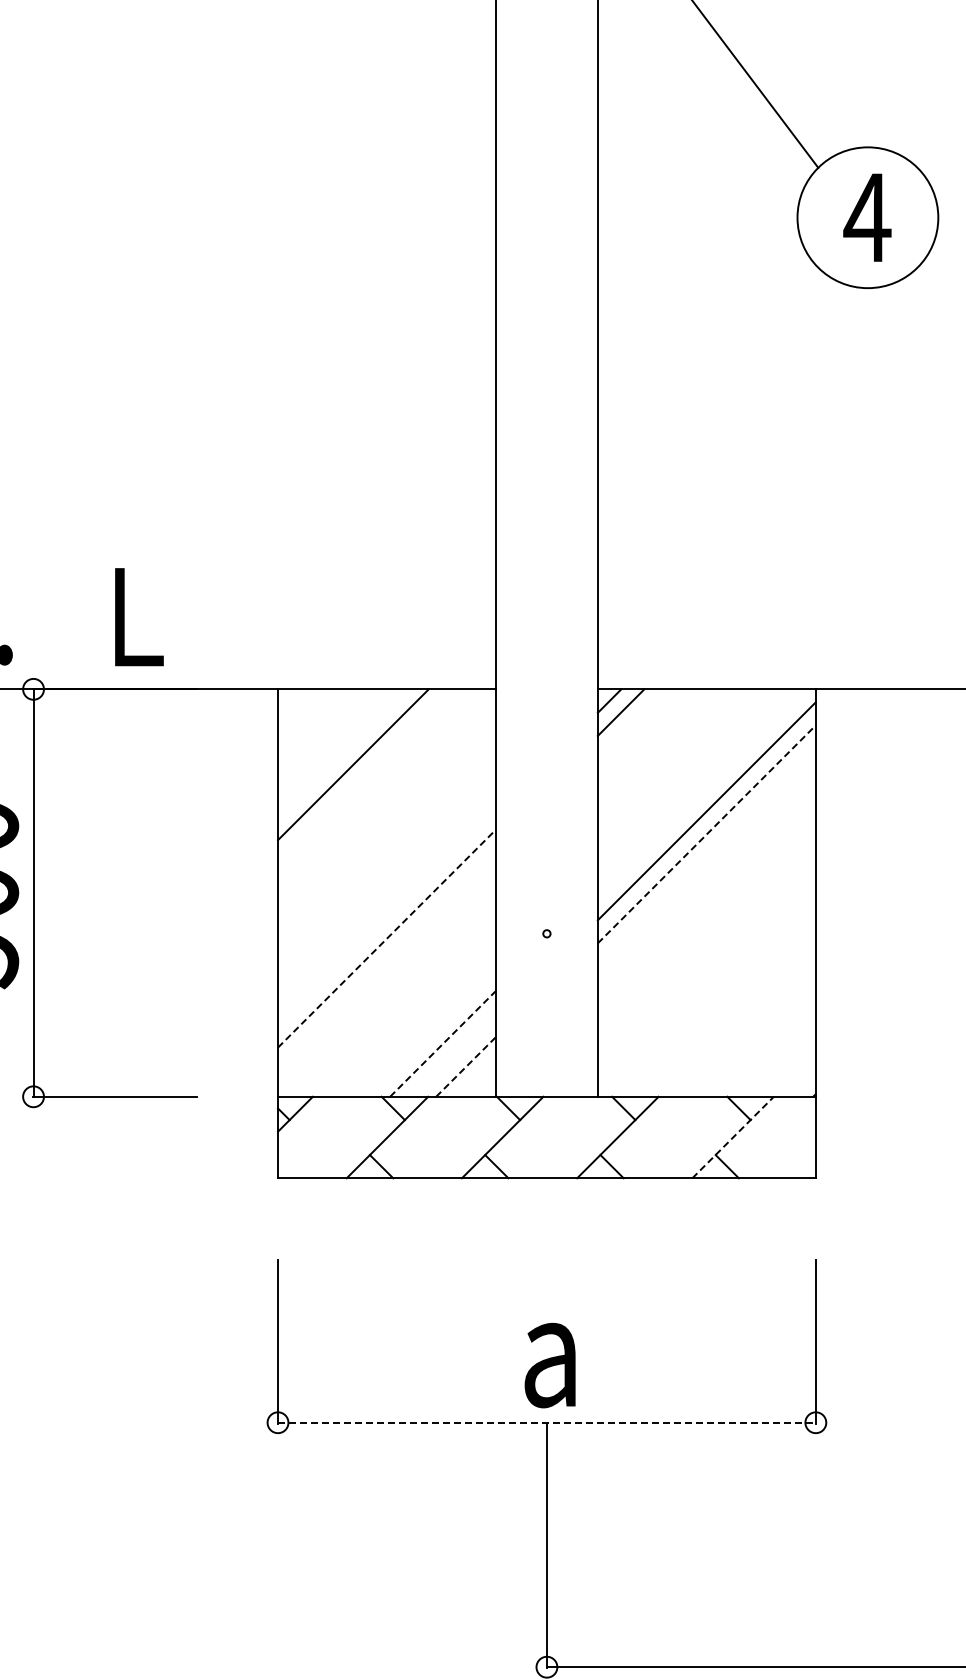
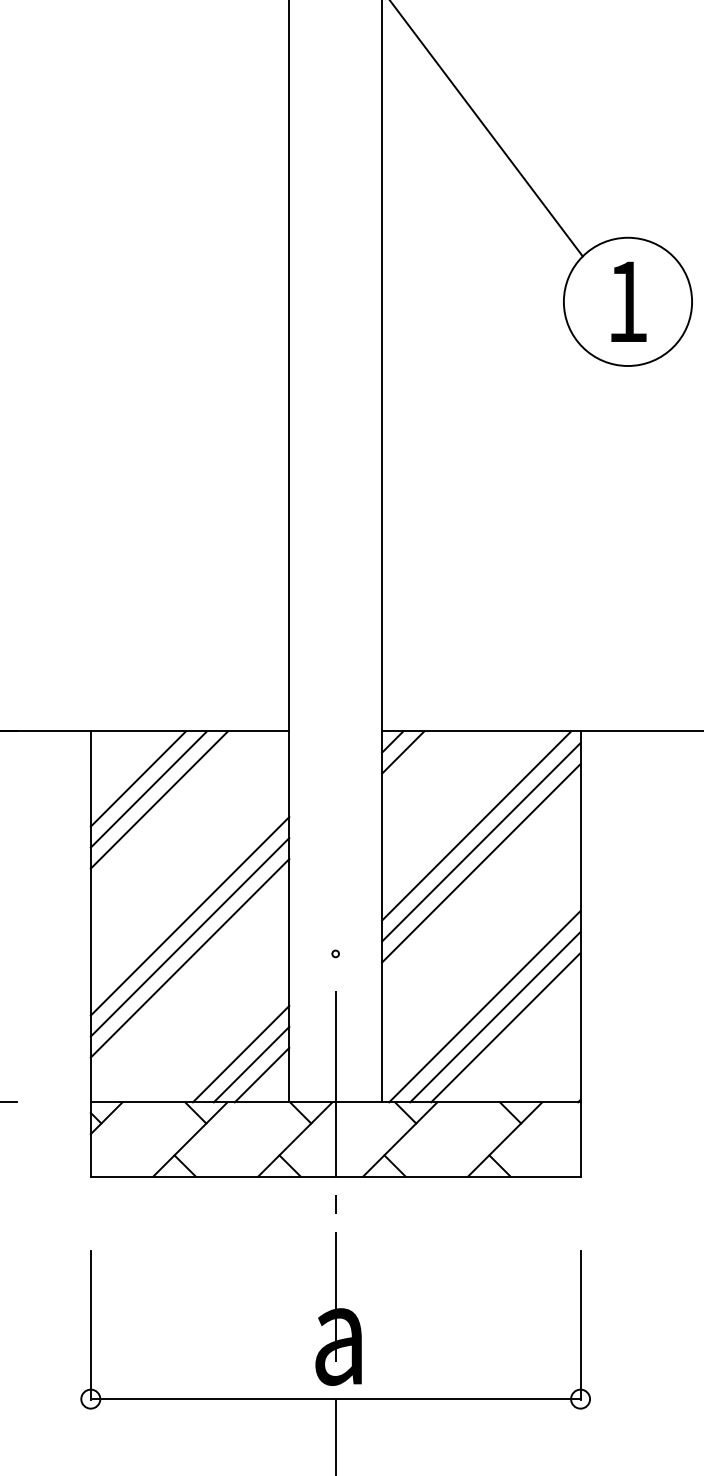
text: (867, 217) -> (627, 301), 4 -> 1
line: (330, 741) -> (138, 778), added
line: (341, 753) -> (148, 789), added
line: (701, 793) -> (476, 826), added
line: (707, 834) -> (481, 863), dashed -> solid
line: (387, 892) -> (190, 916), added
line: (387, 915) -> (190, 937), added
line: (387, 938) -> (190, 958), dashed -> solid
line: (710, 991) -> (484, 1006), added
line: (721, 1002) -> (494, 1016), added
line: (733, 1014) -> (505, 1027), added
line: (443, 1043) -> (241, 1053), dashed -> solid
line: (454, 1054) -> (251, 1063), added
line: (466, 1066) -> (262, 1074), dashed -> solid
line: (733, 1137) -> (505, 1139), dashed -> solid
line: (546, 1178) -> (335, 1176), added
line: (546, 1422) -> (335, 1398), dashed -> solid

